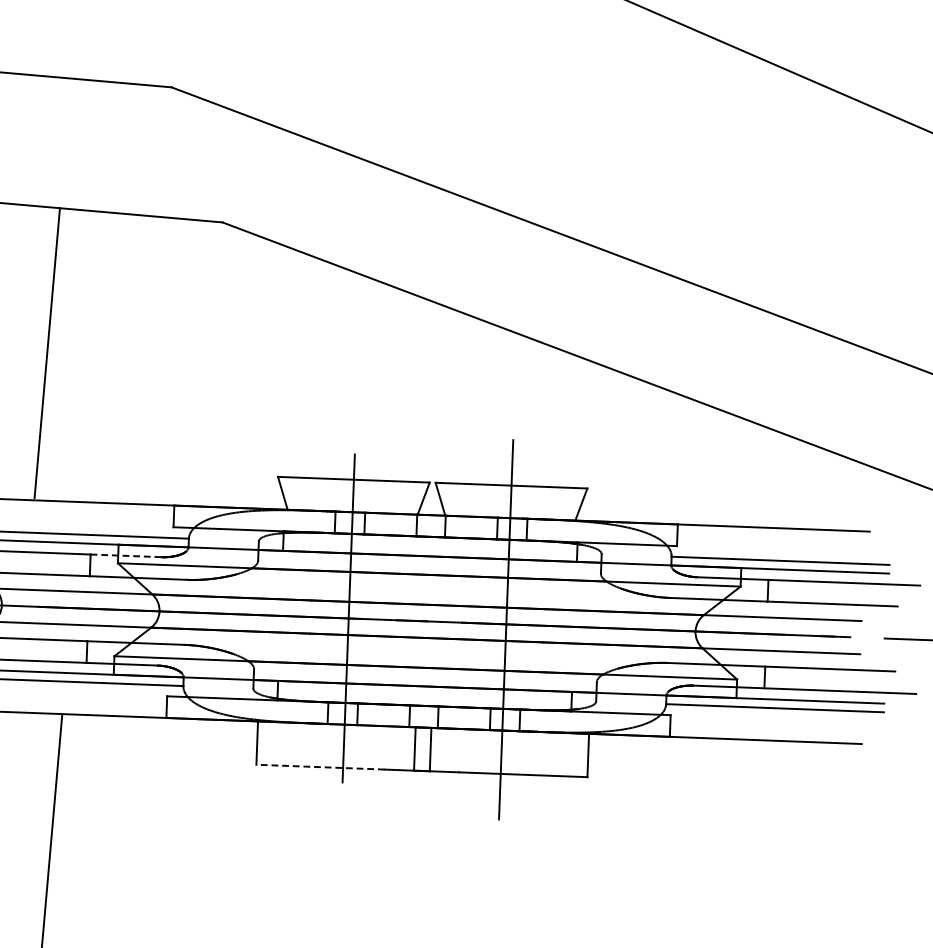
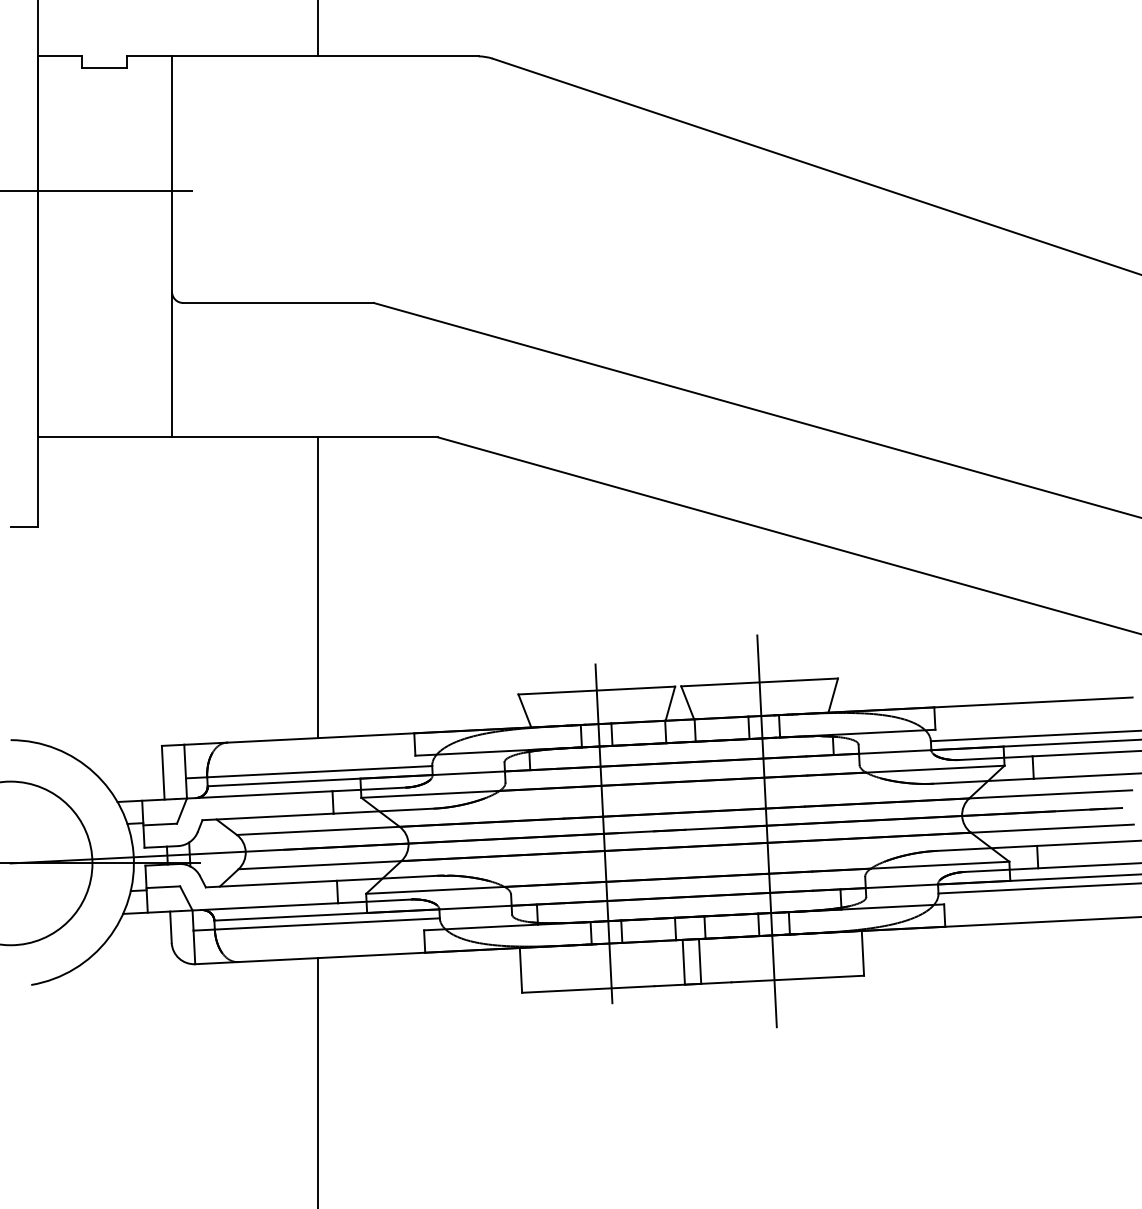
line: (47, 352) -> (317, 587), moved
line: (126, 555) -> (369, 789), dashed -> solid
line: (319, 767) -> (587, 989), dashed -> solid

